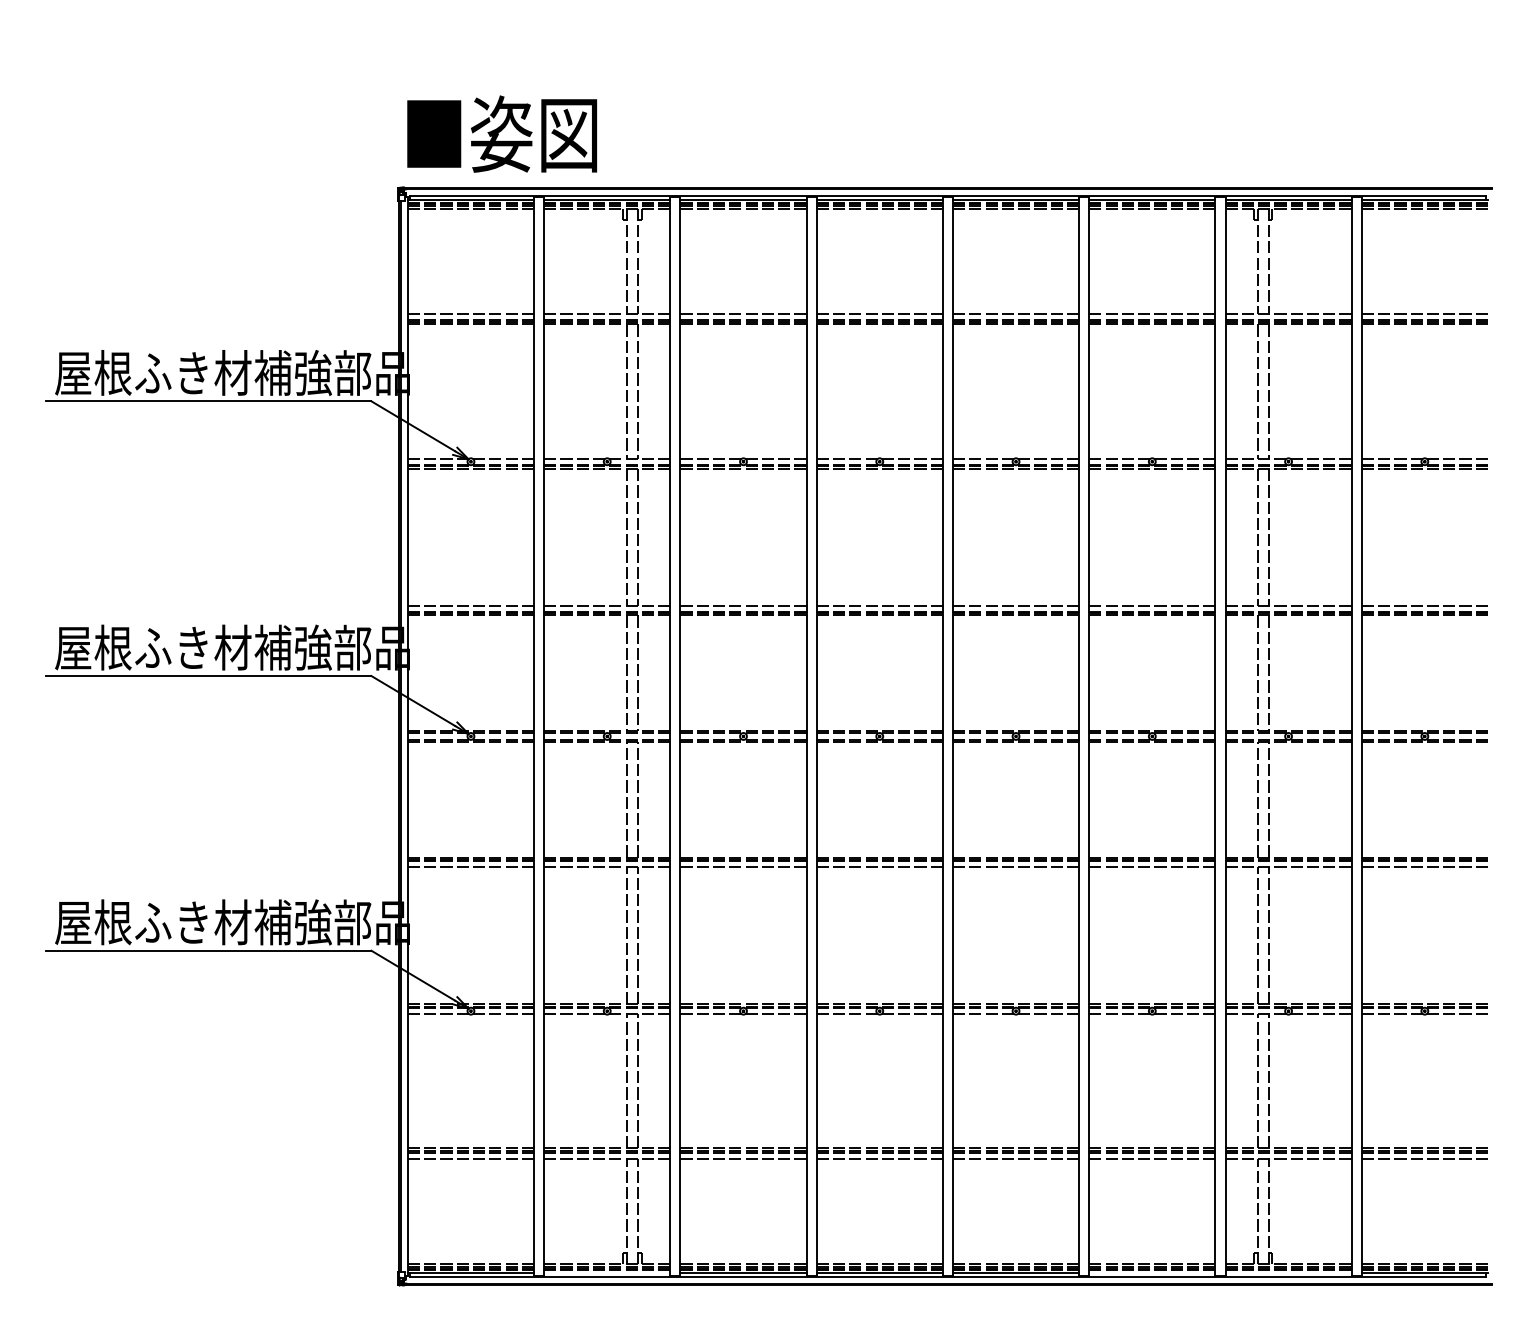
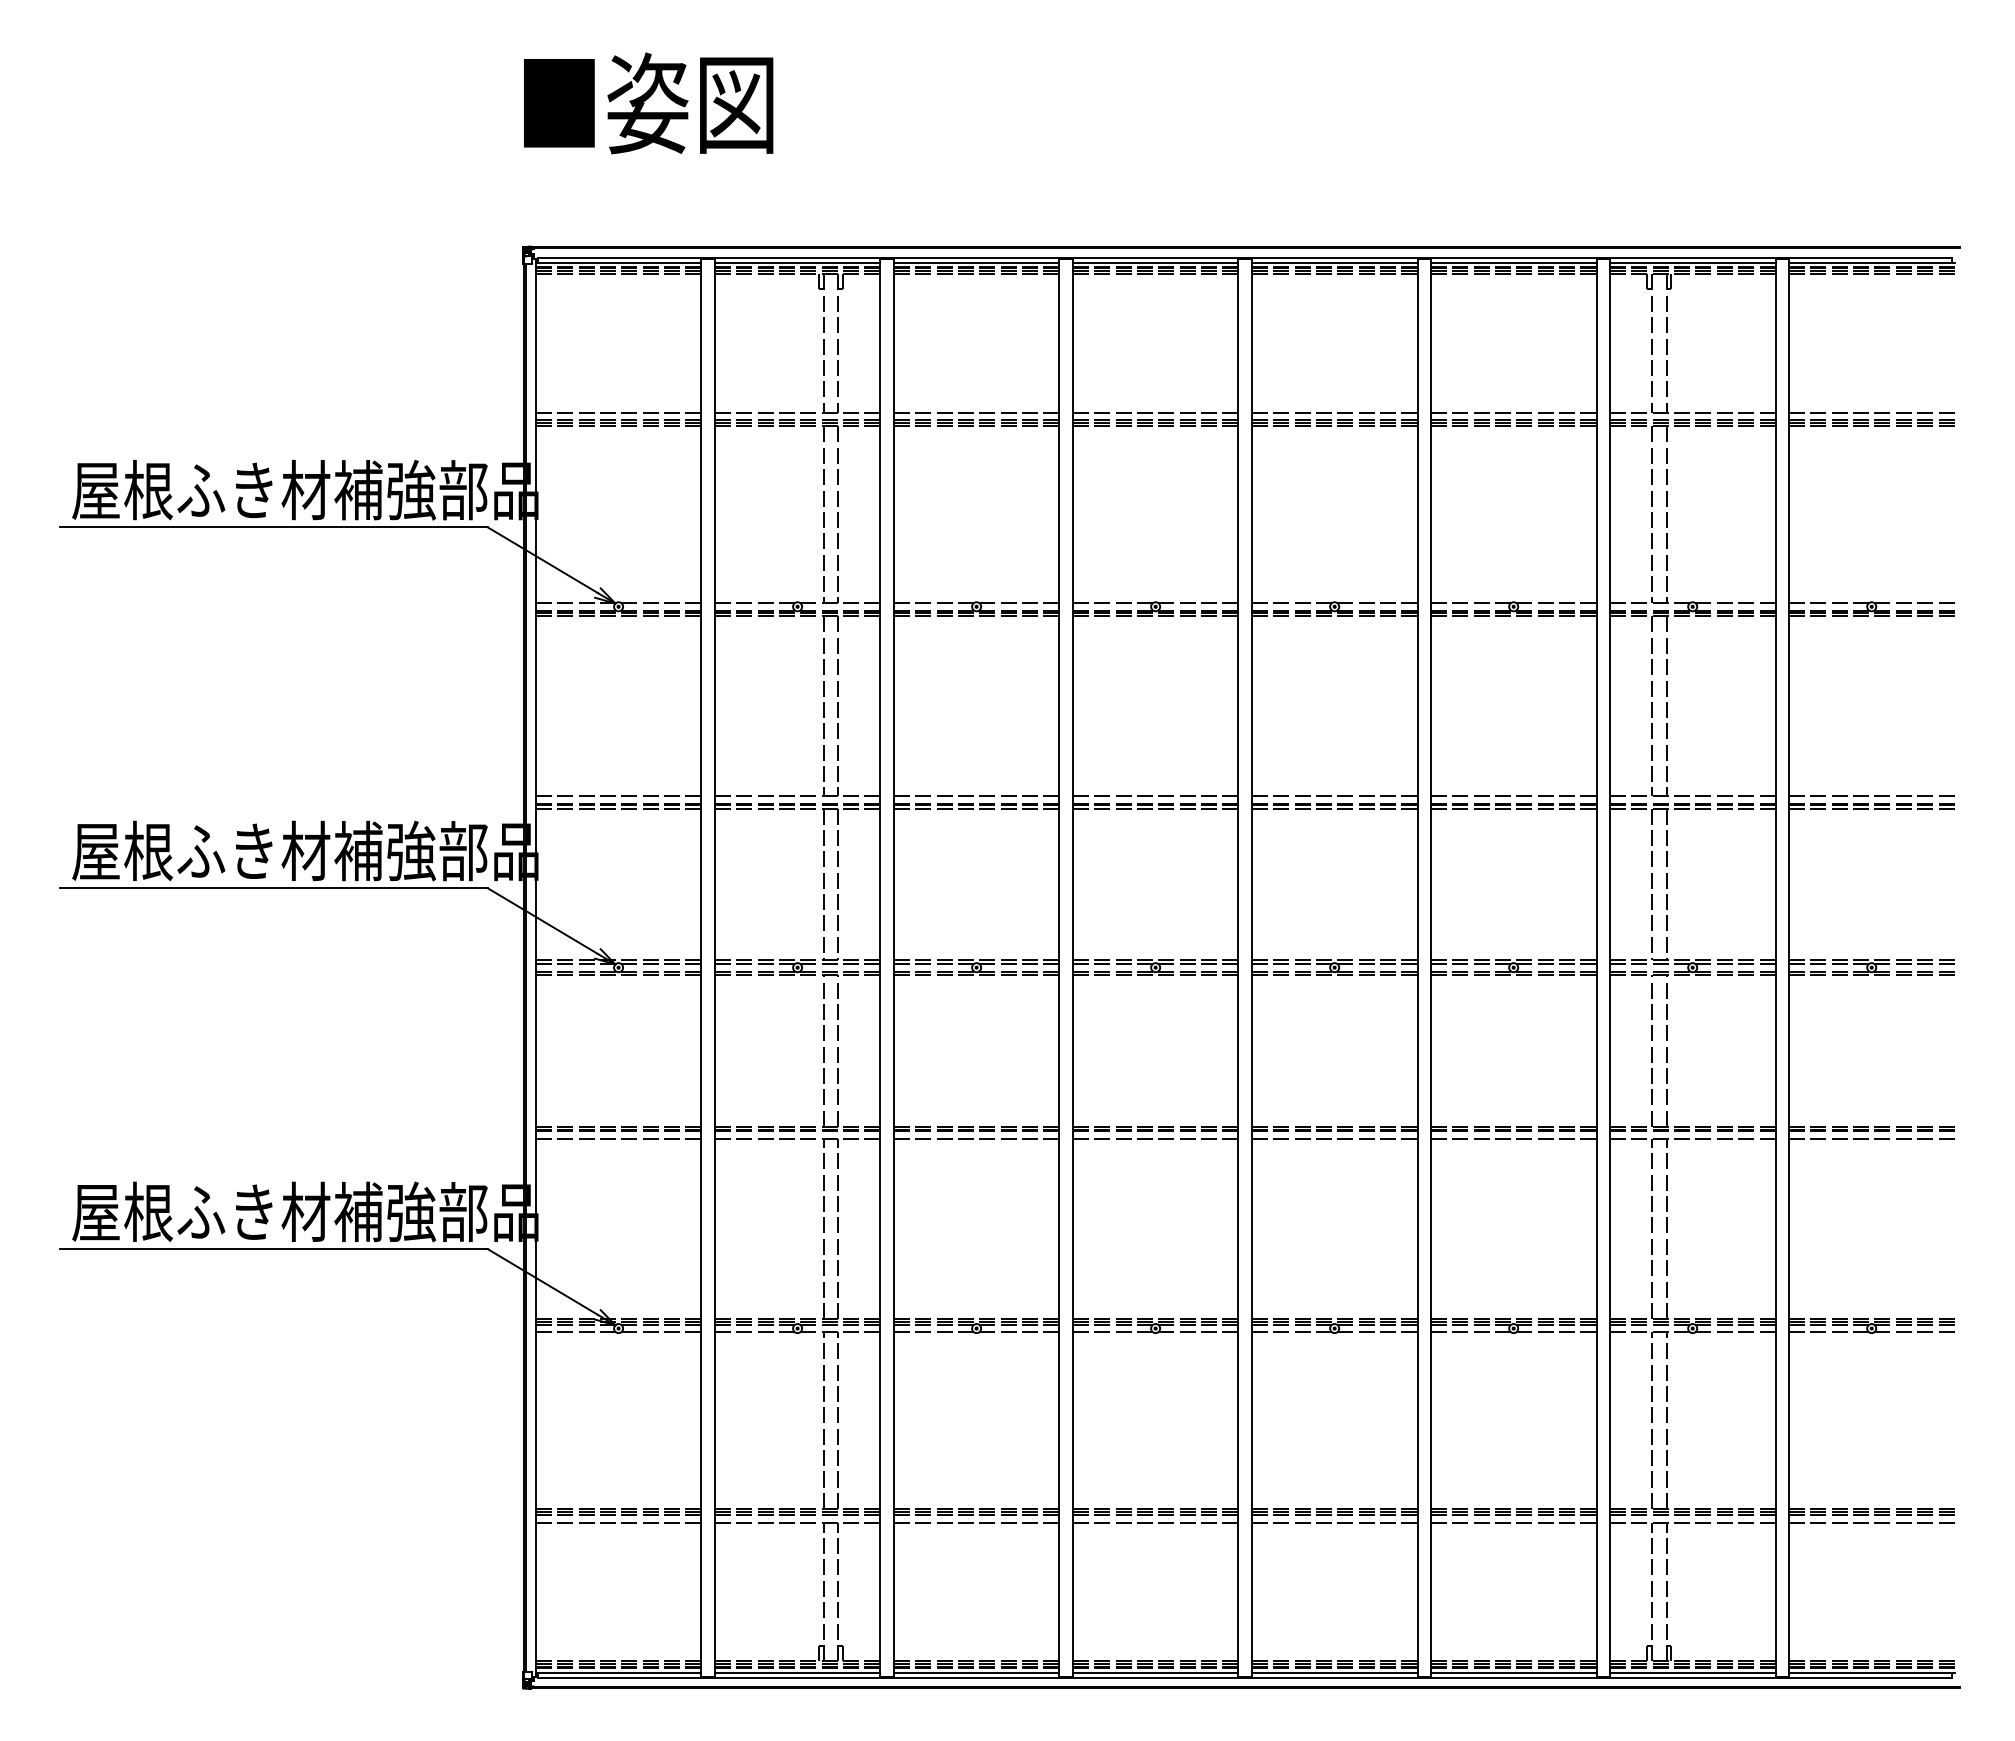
text: (502, 134) -> (648, 103), moved
line: (607, 1272) -> (797, 1672), added
line: (1152, 1272) -> (1513, 1672), added
line: (1288, 1272) -> (1692, 1672), added

